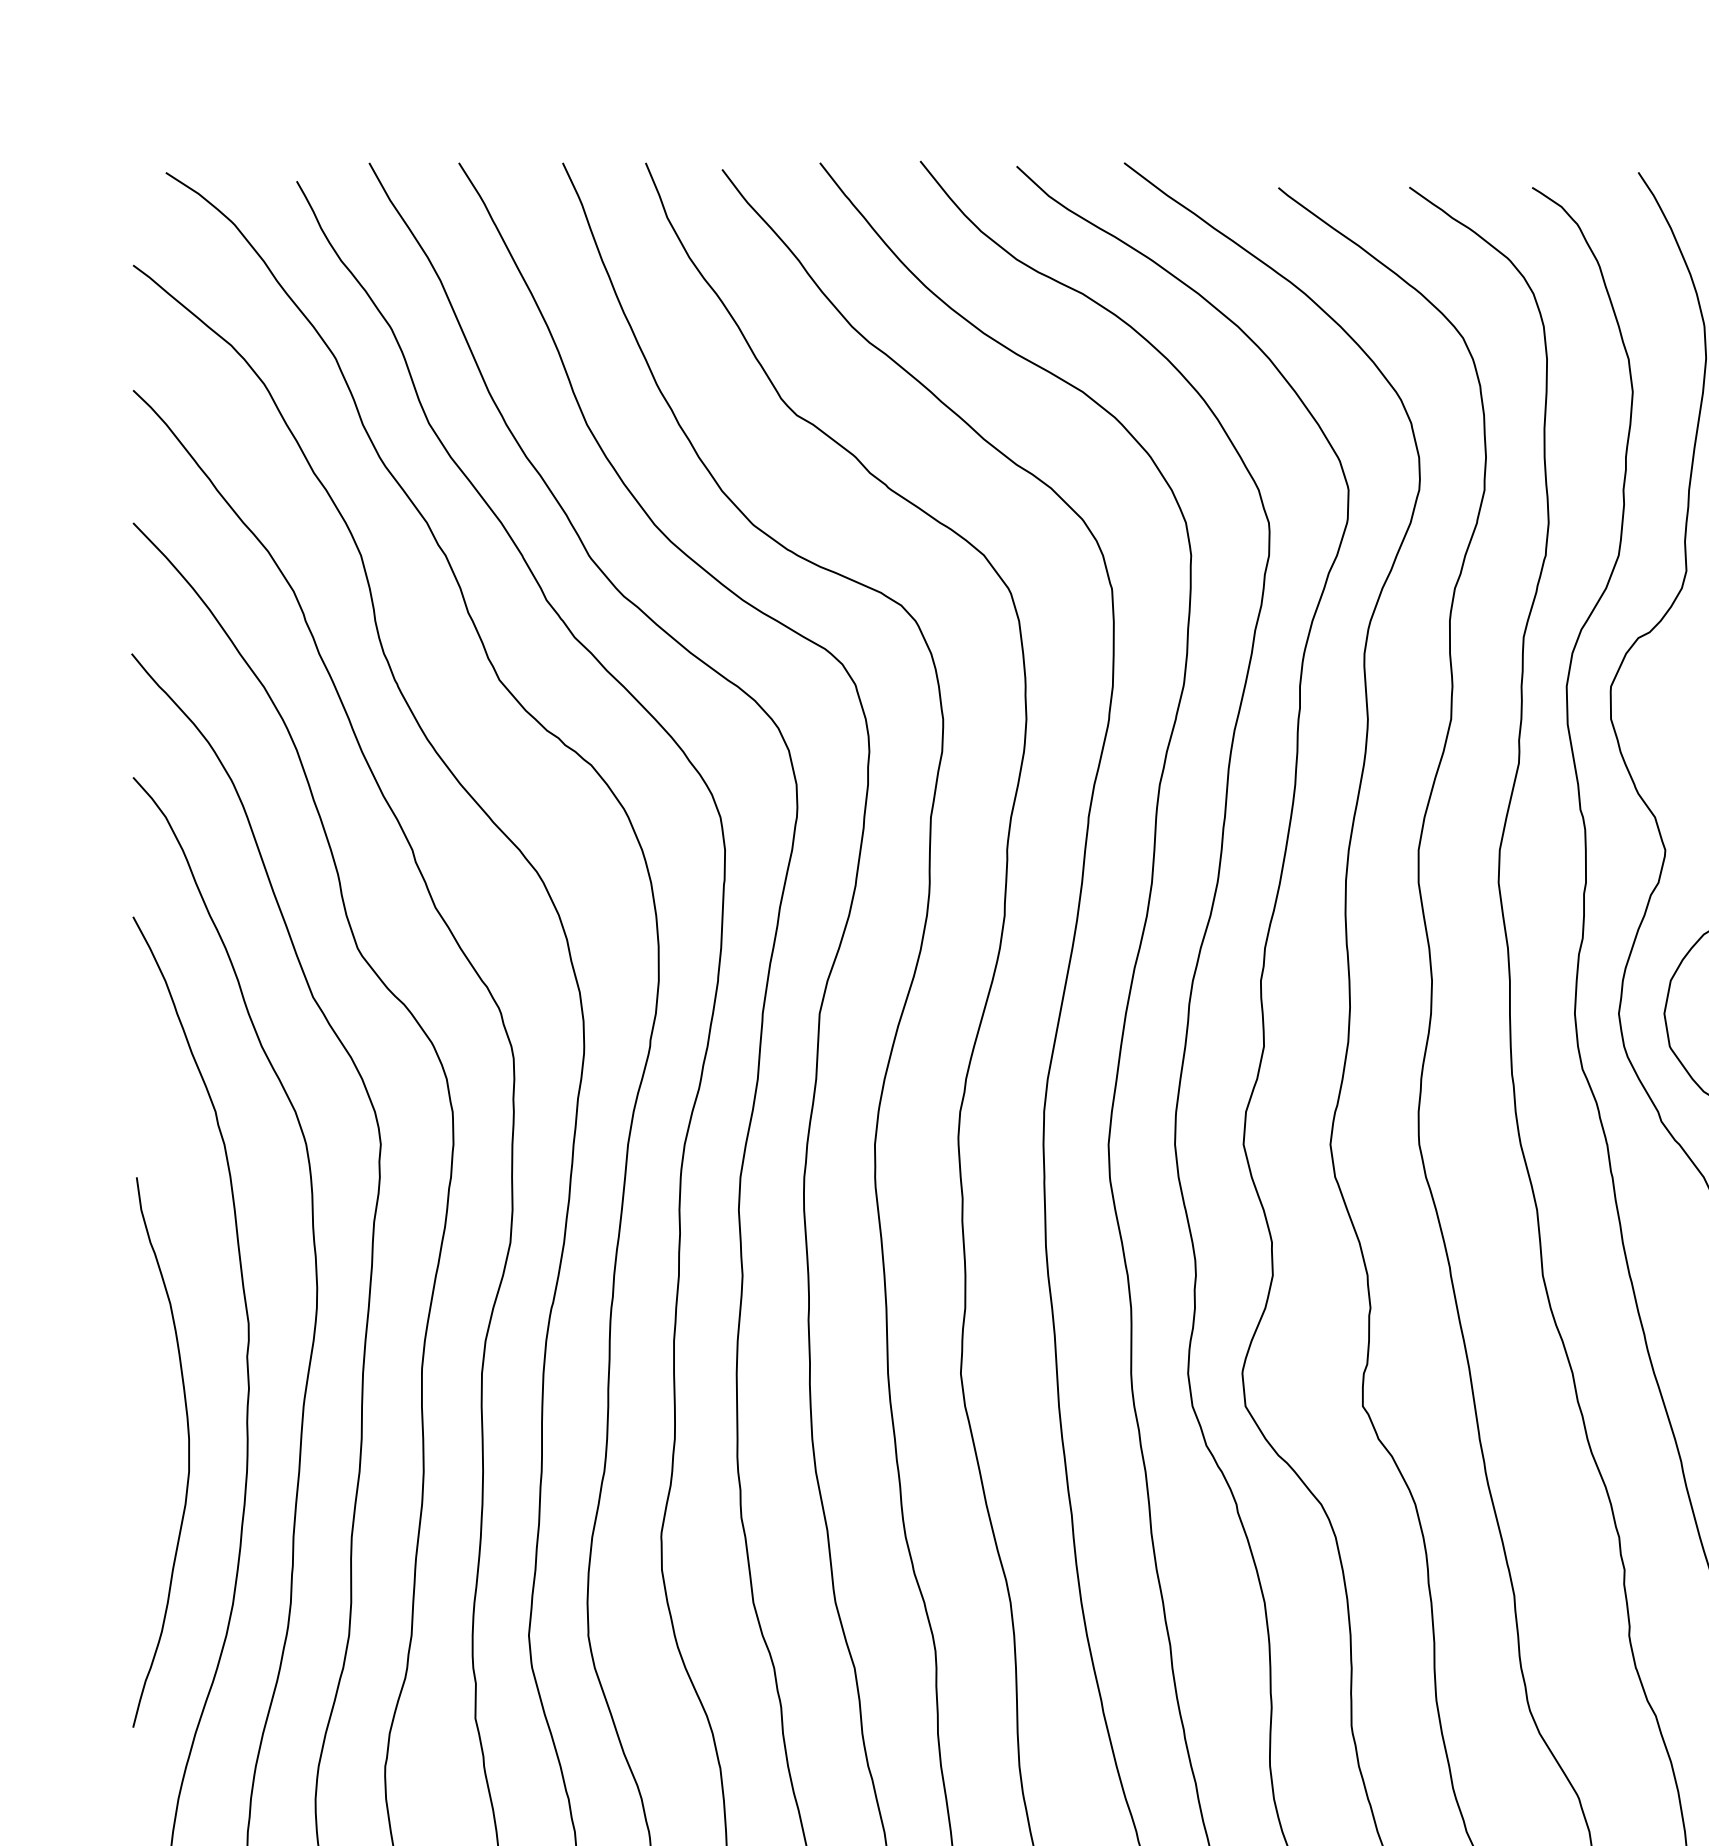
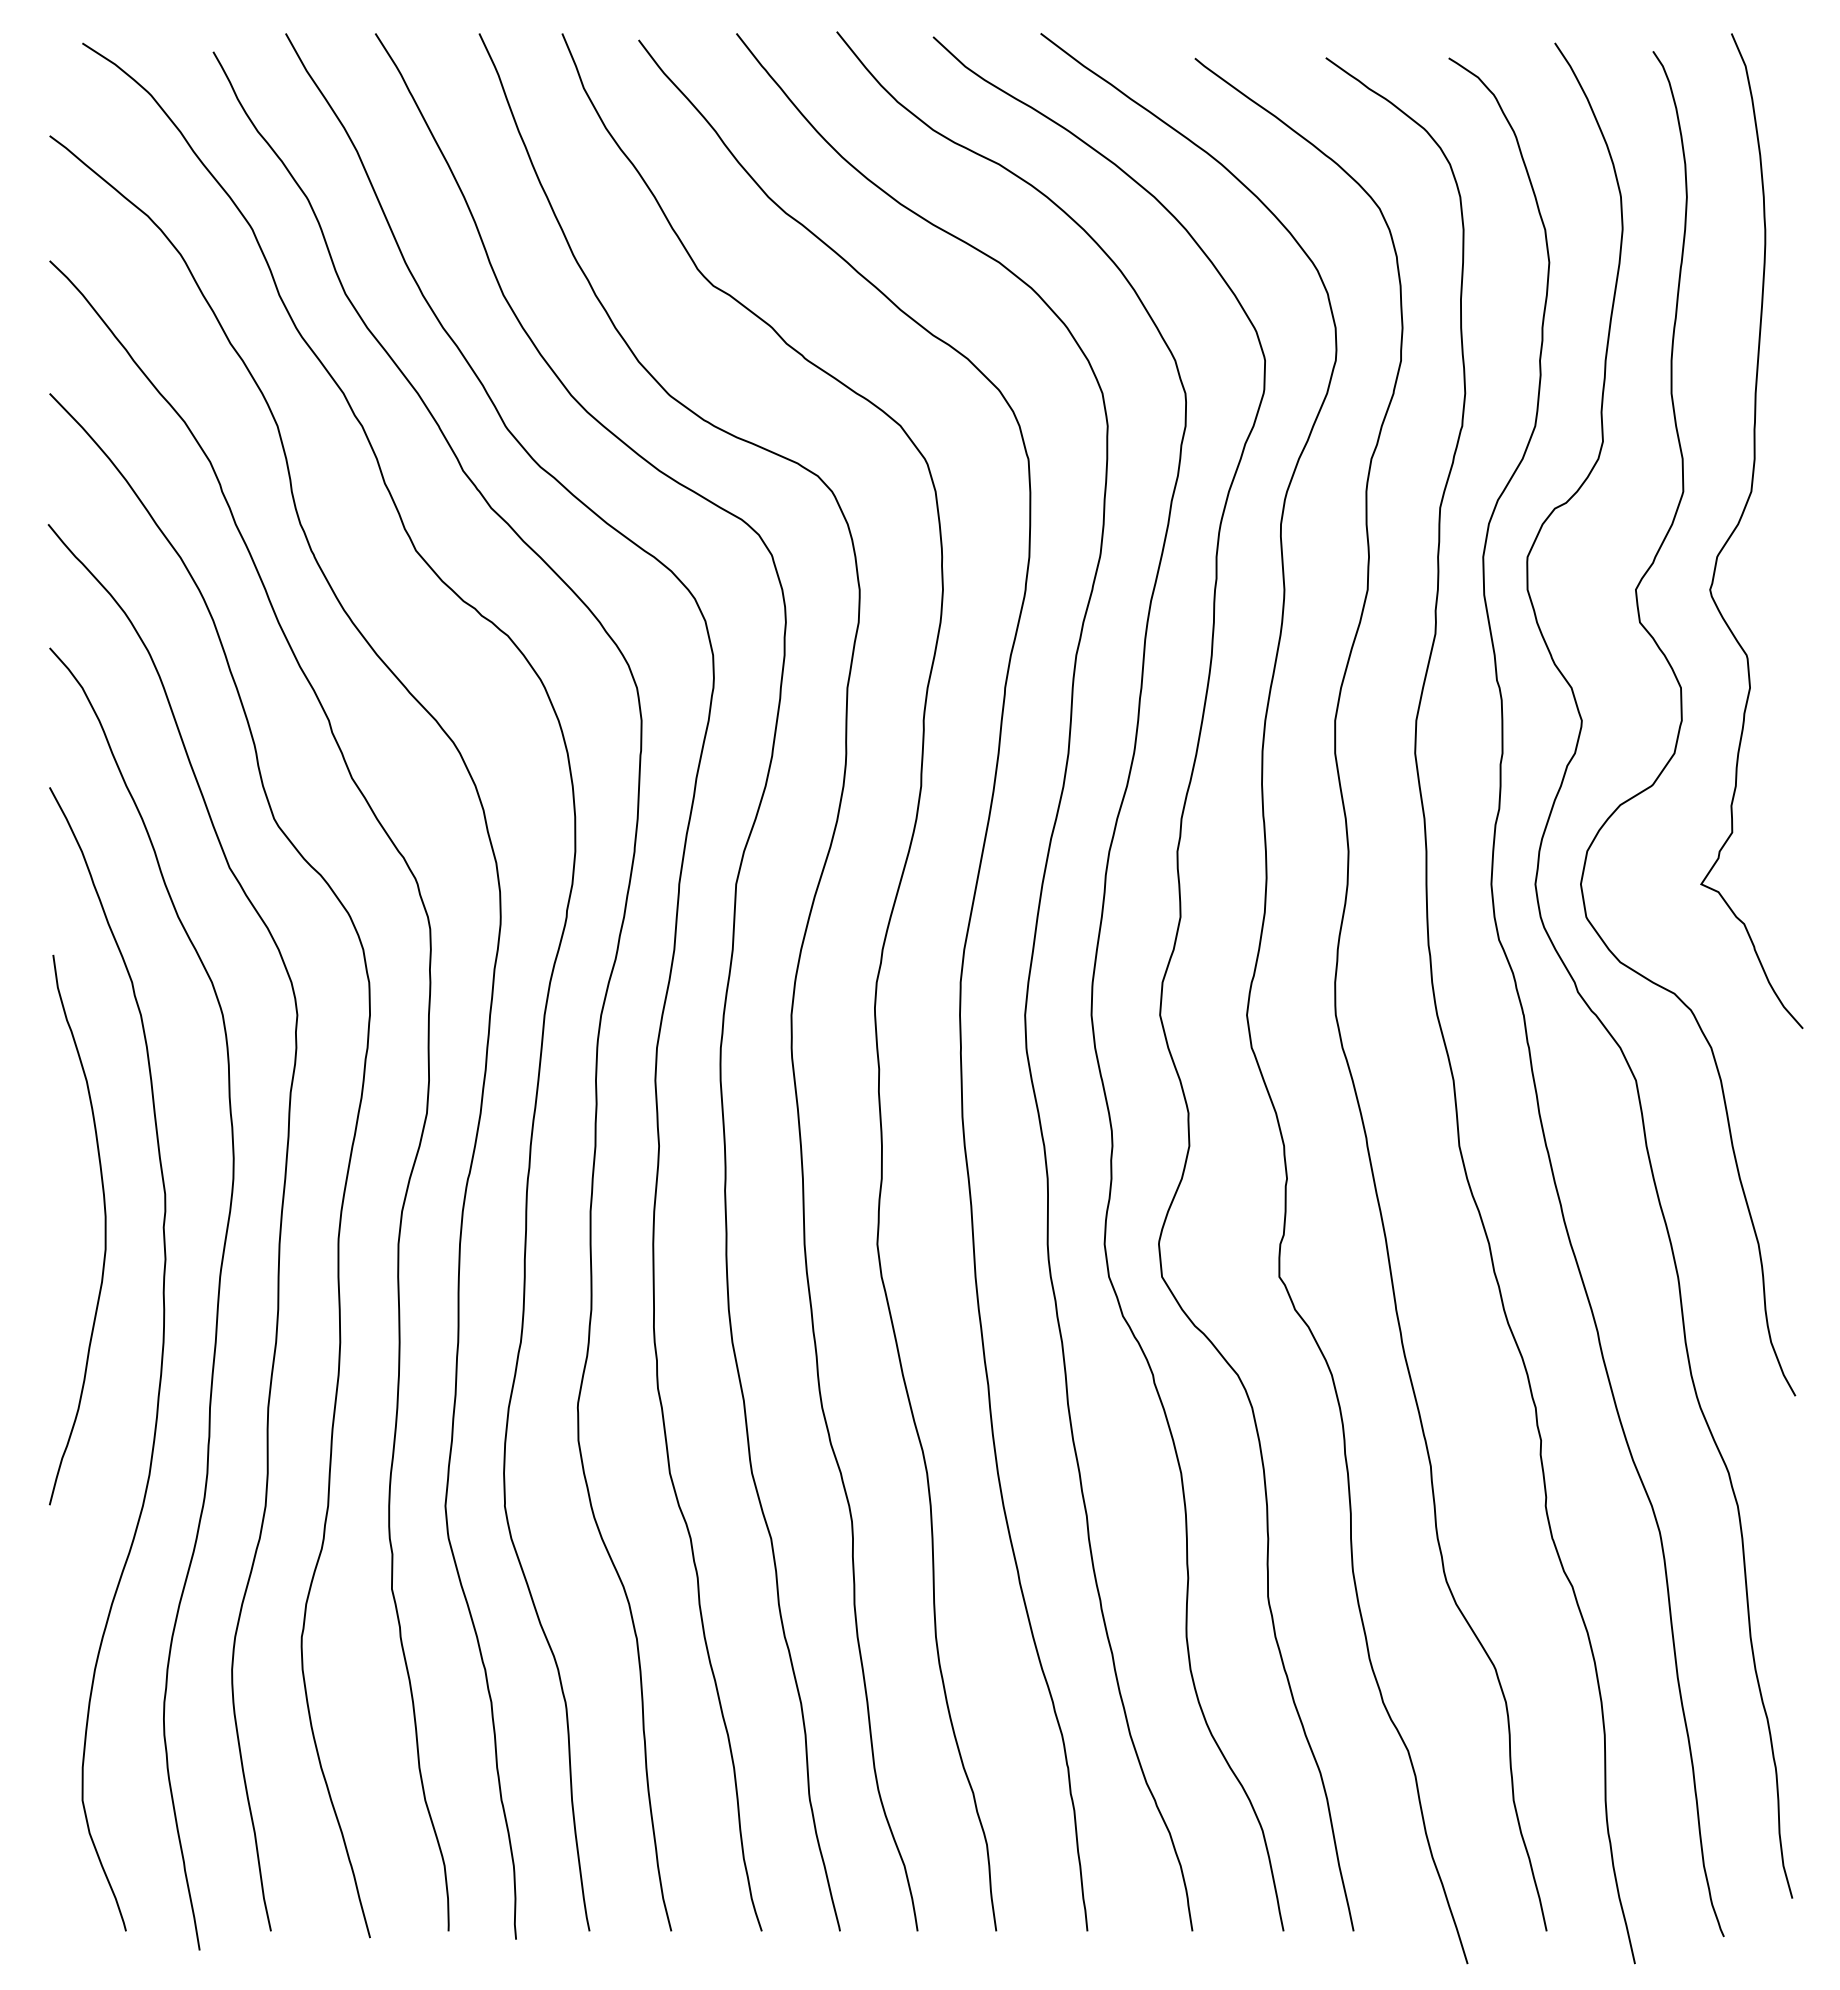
curve: (187, 1451) -> (104, 1229), moved

